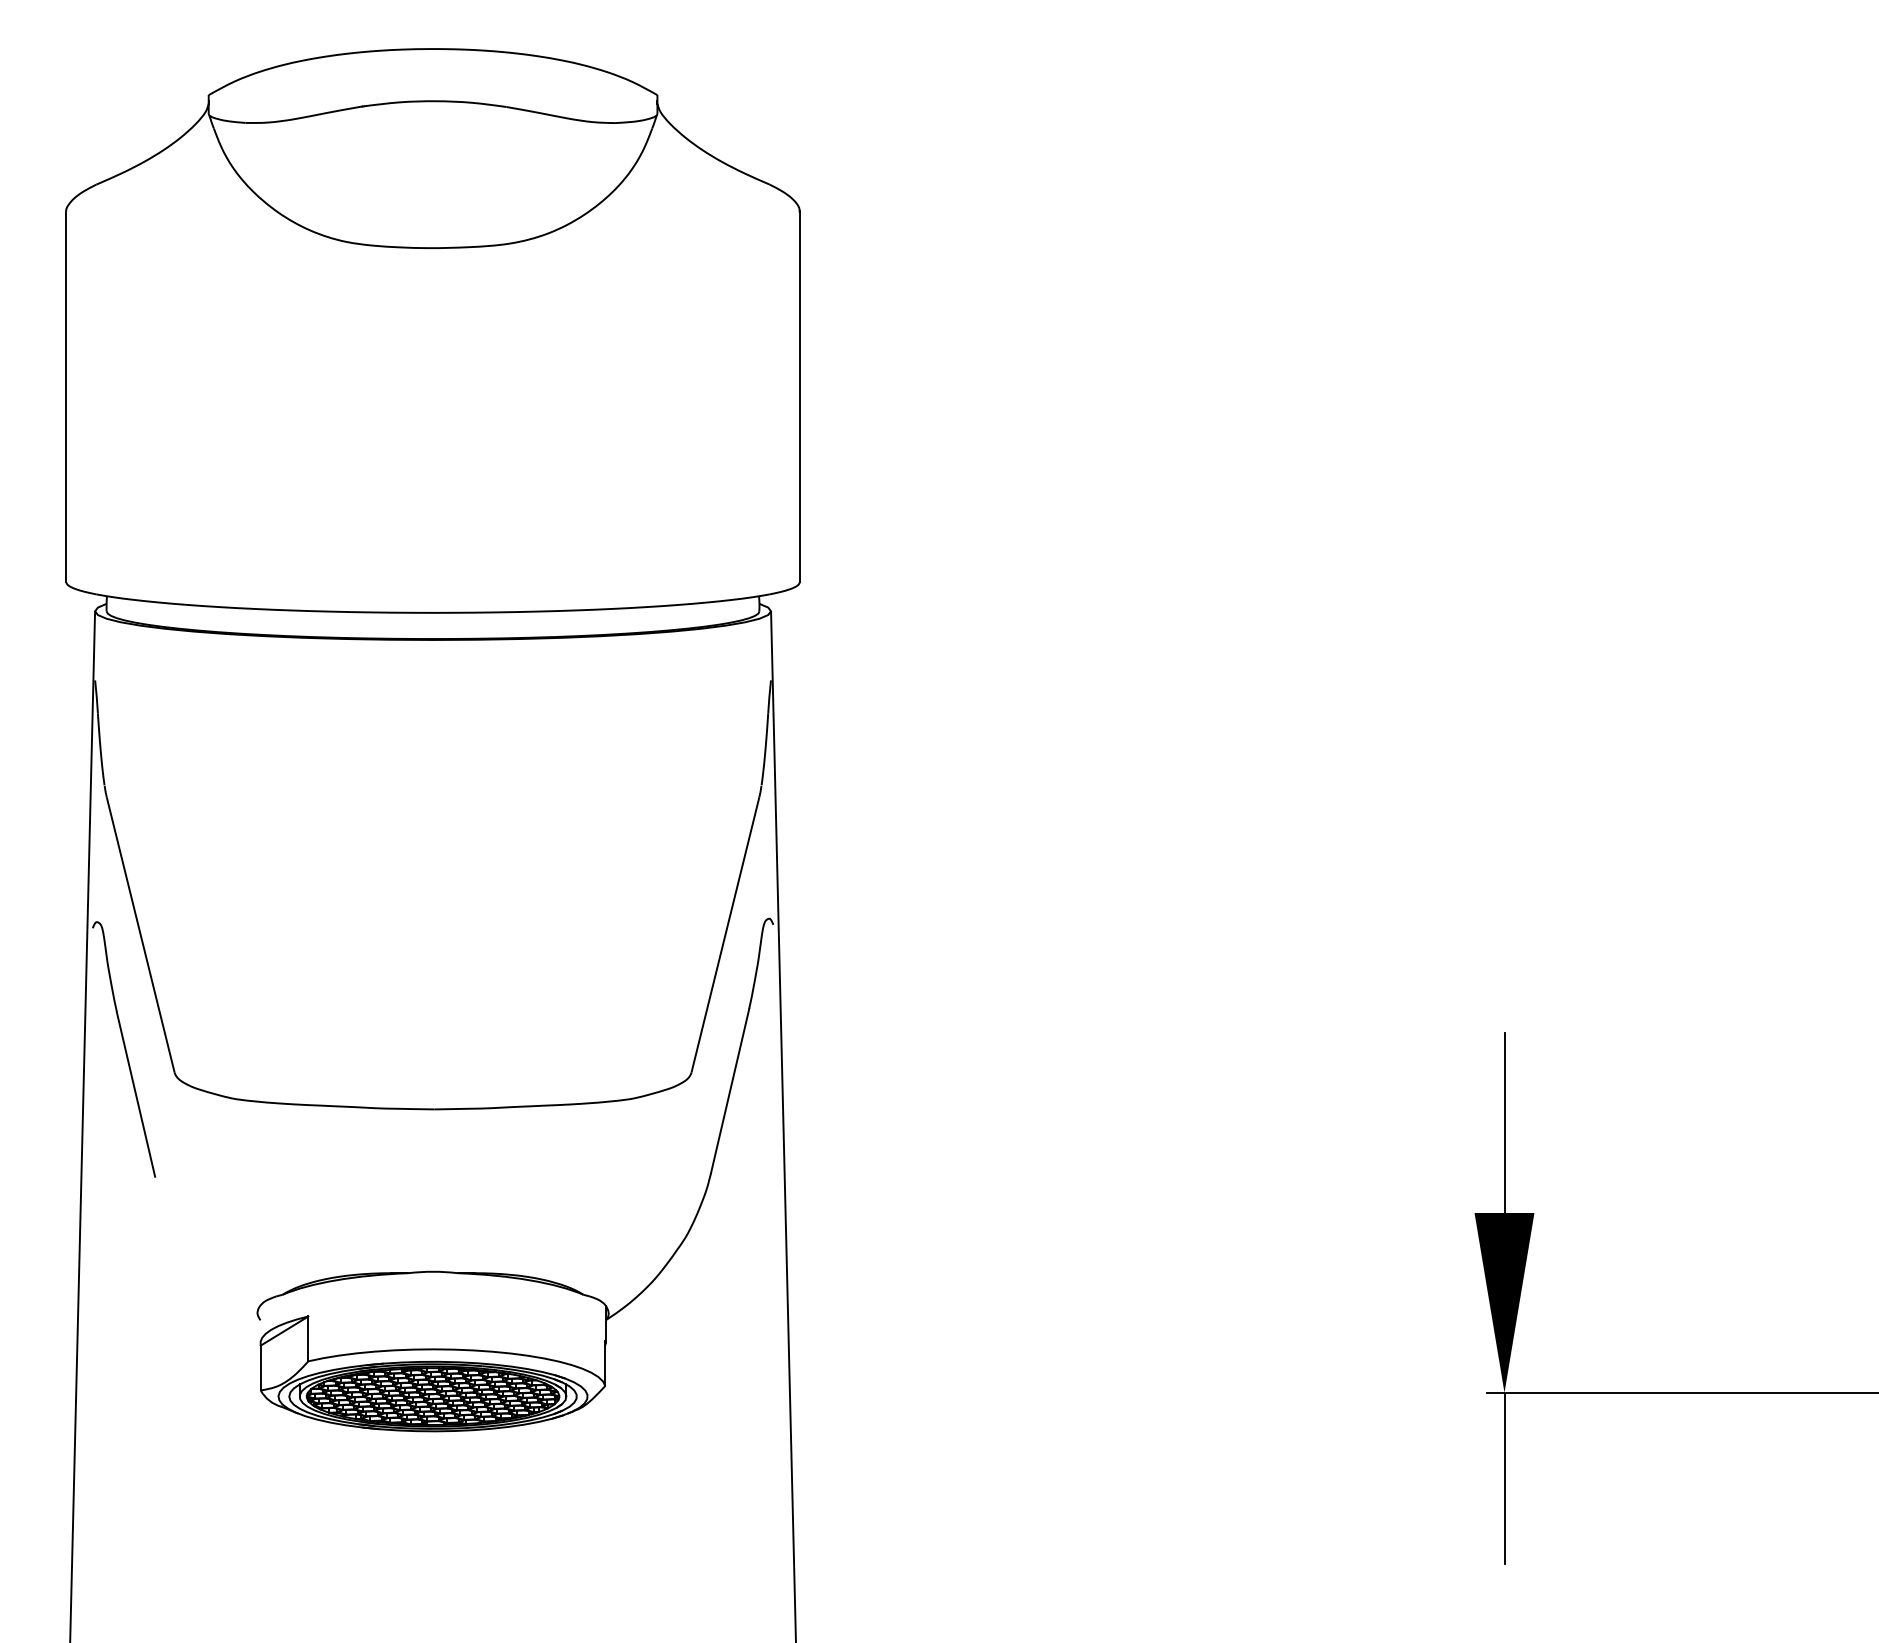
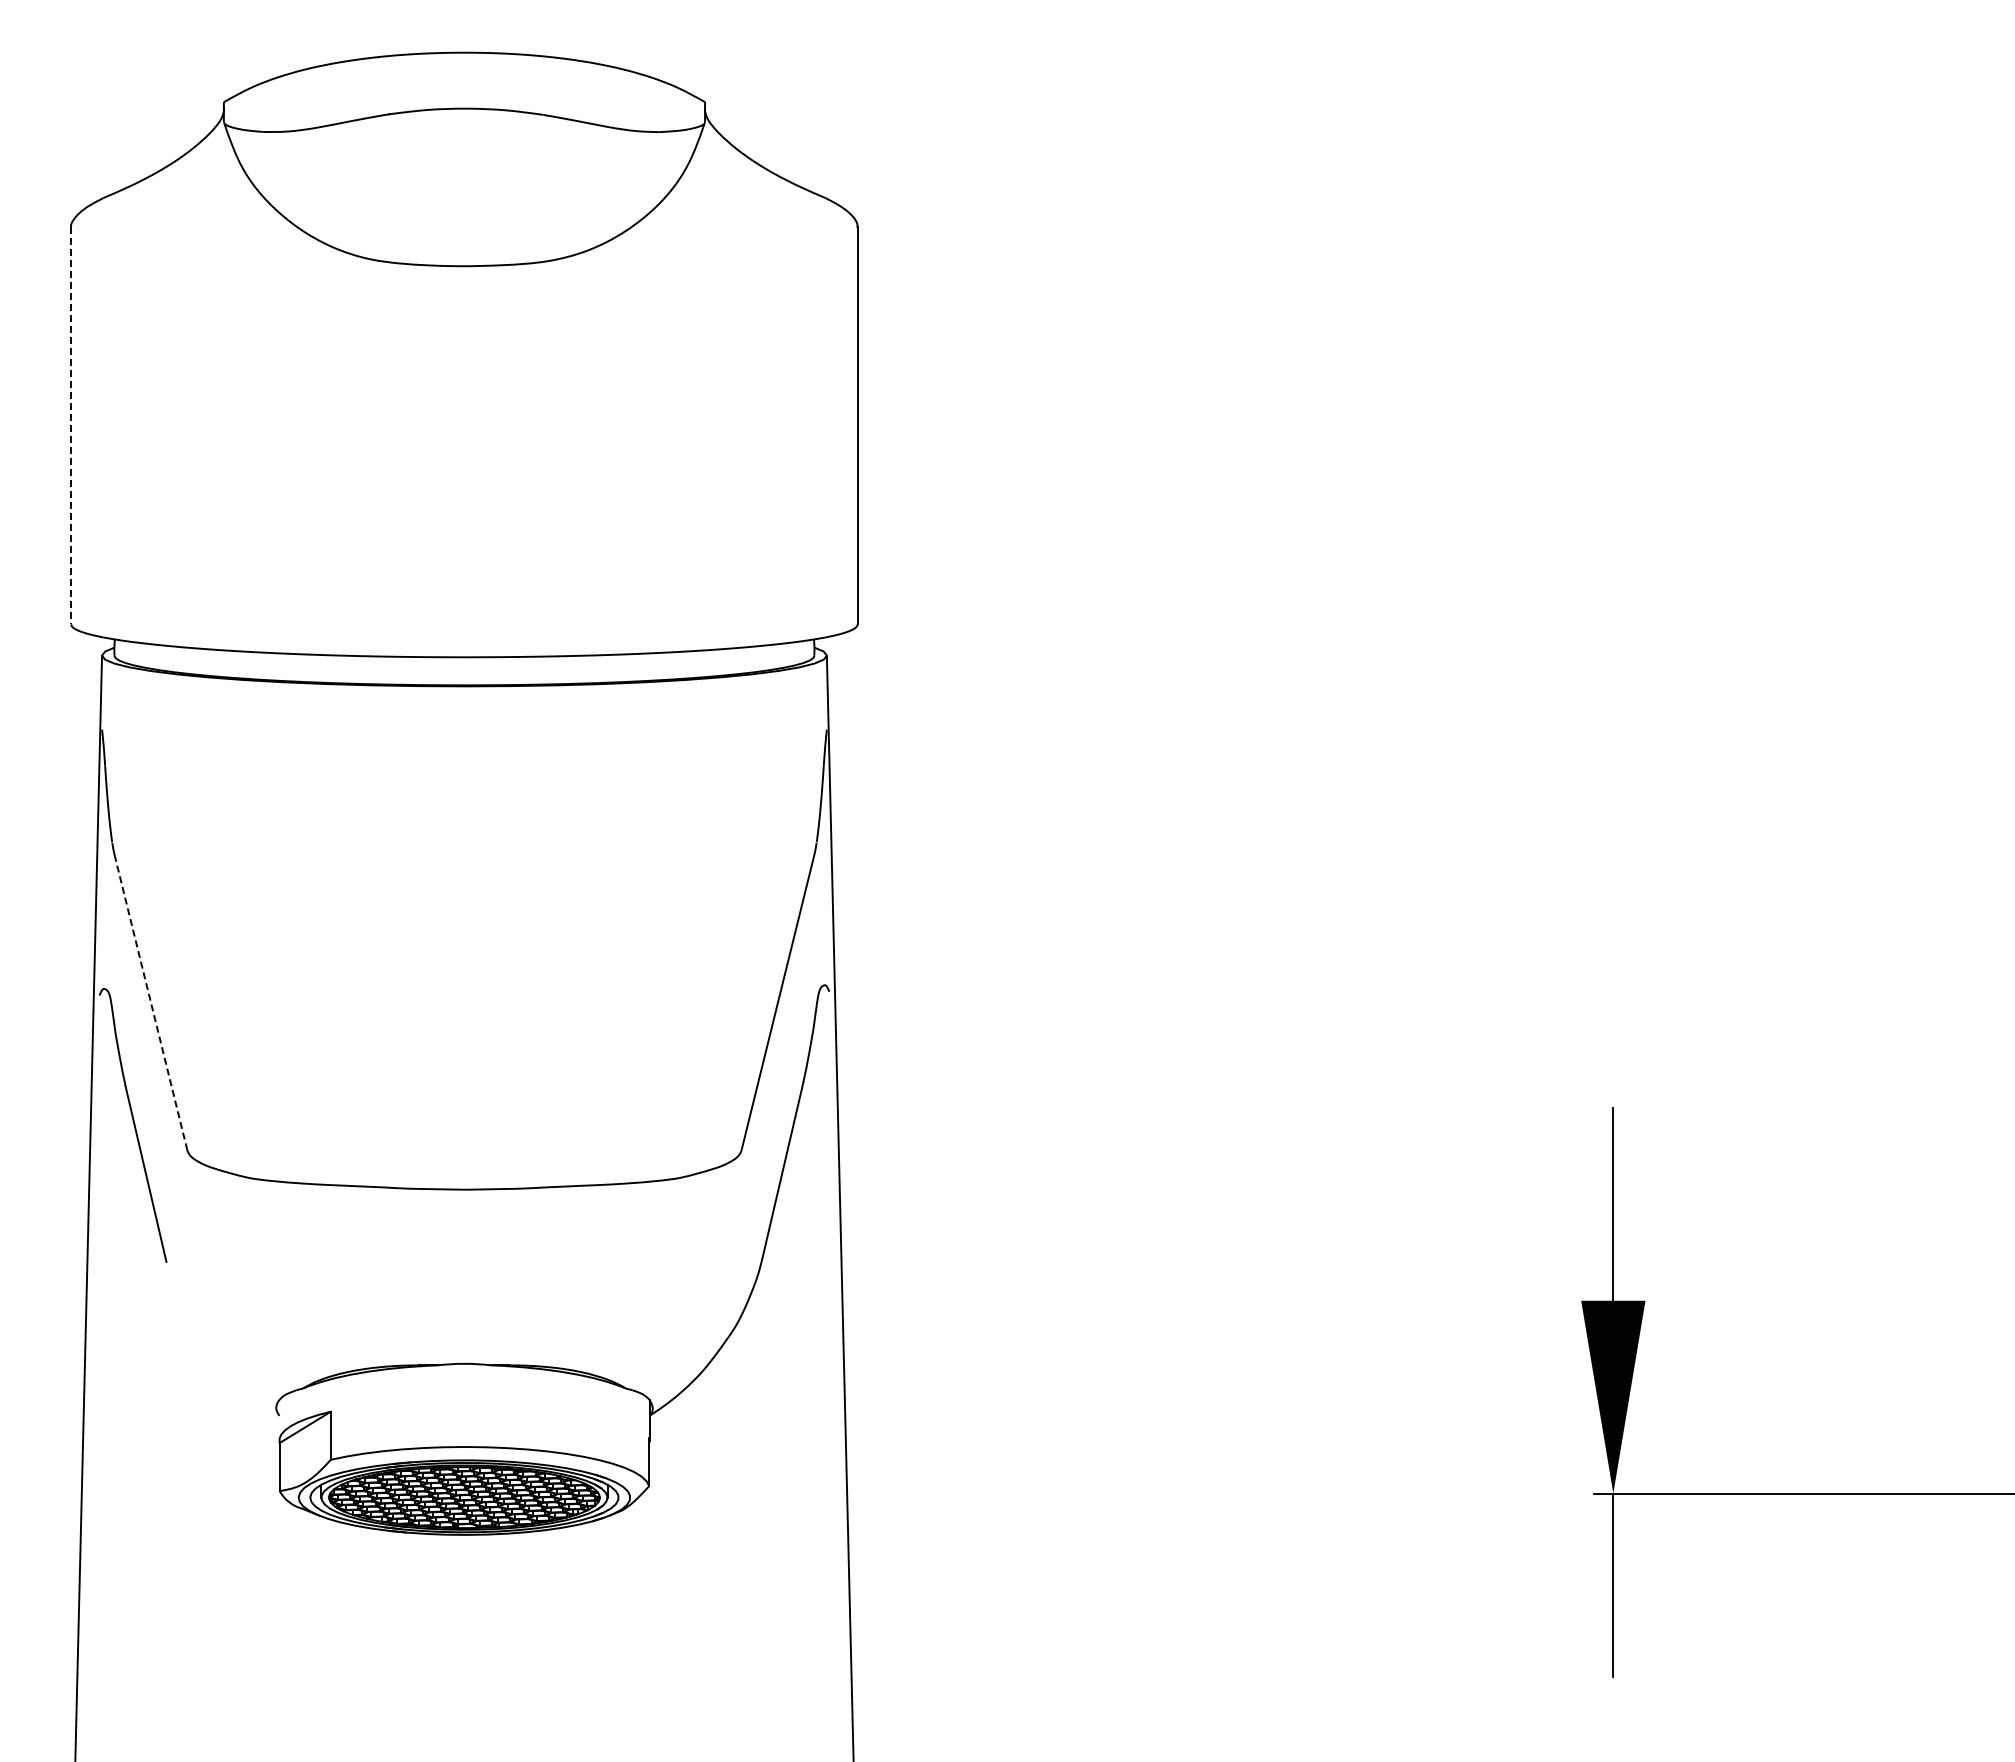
line: (66, 396) -> (71, 425), solid -> dashed
line: (140, 934) -> (150, 1002), solid -> dashed

